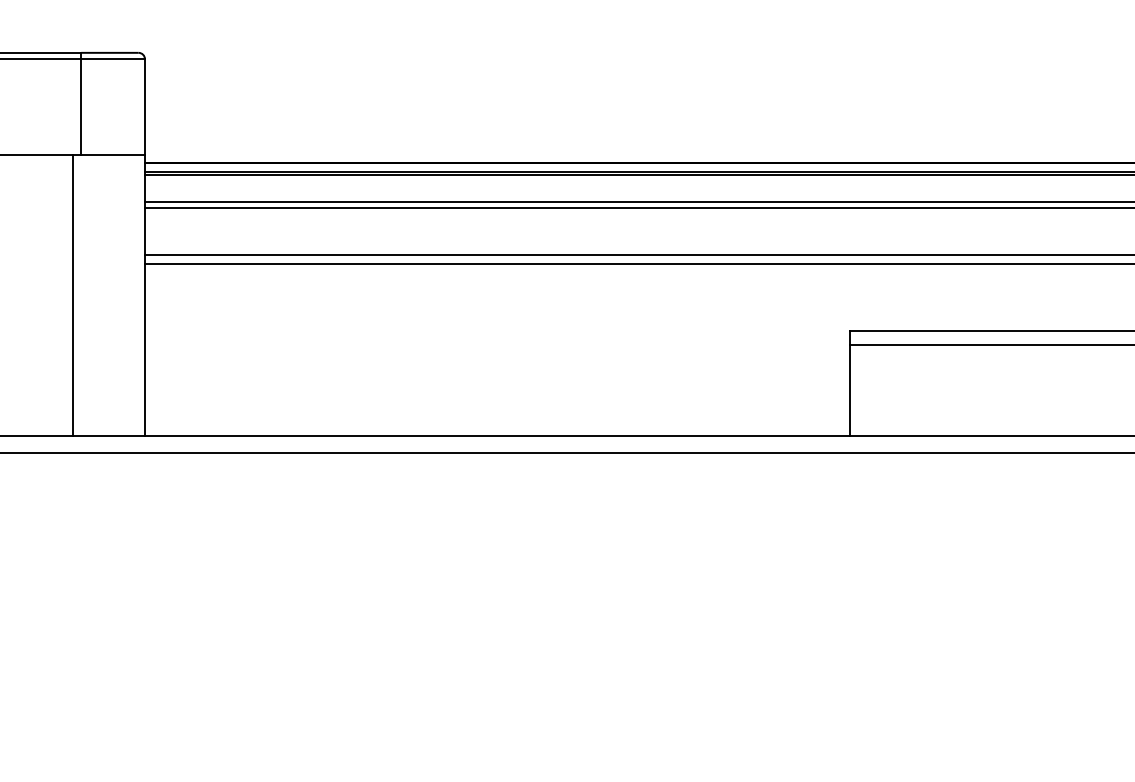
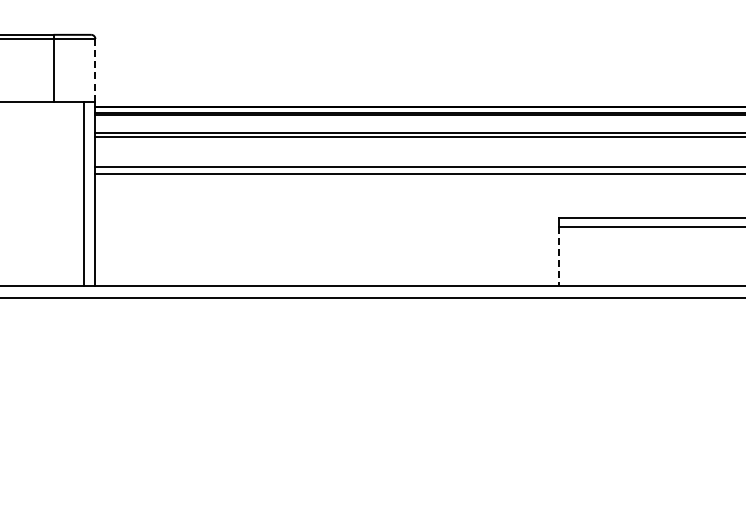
line: (145, 105) -> (95, 69), solid -> dashed
line: (73, 294) -> (84, 193), moved
line: (849, 390) -> (558, 256), solid -> dashed

